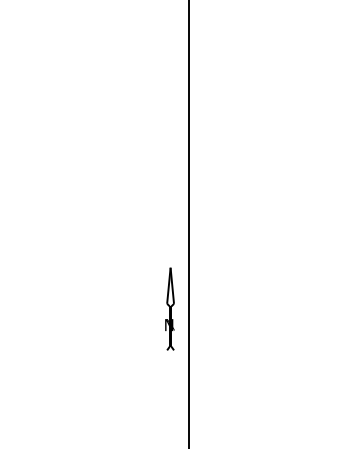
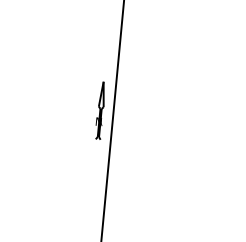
part: (169, 308) -> (100, 110), moved

